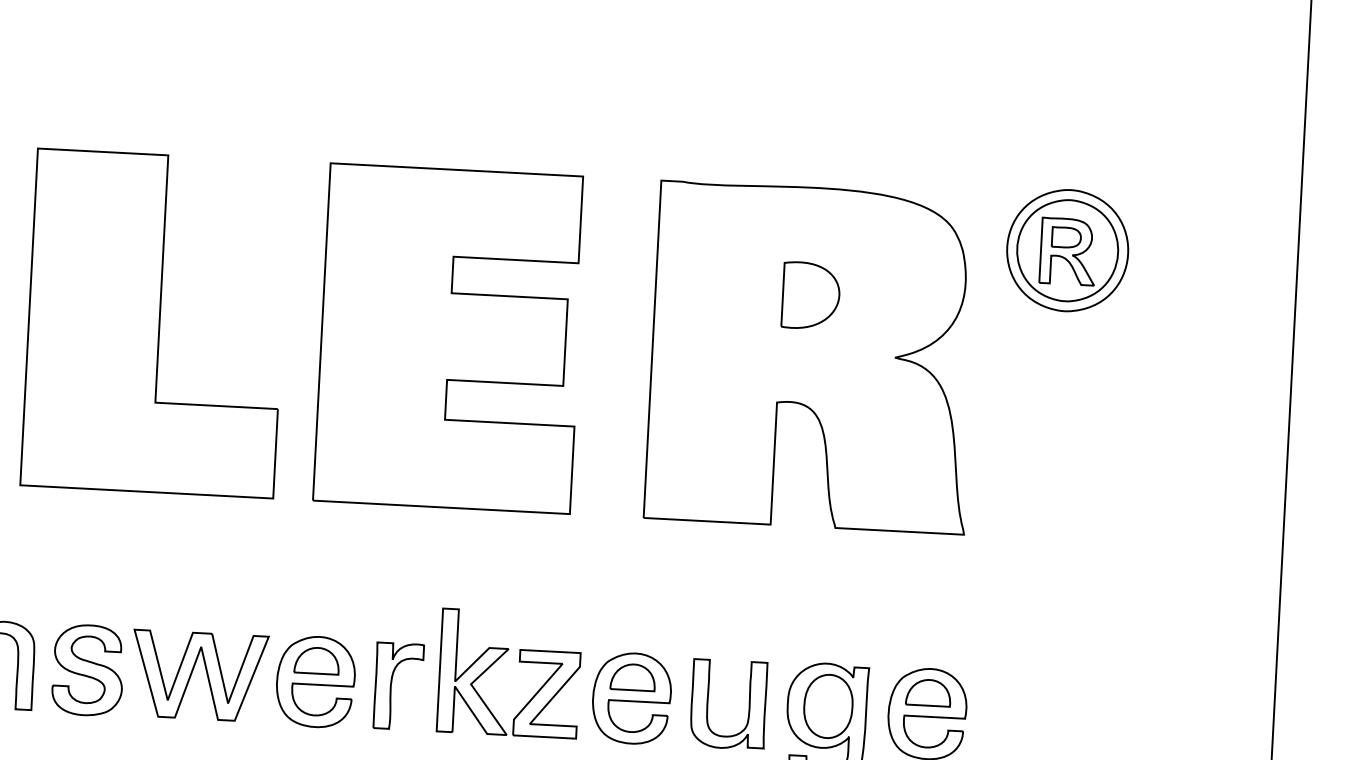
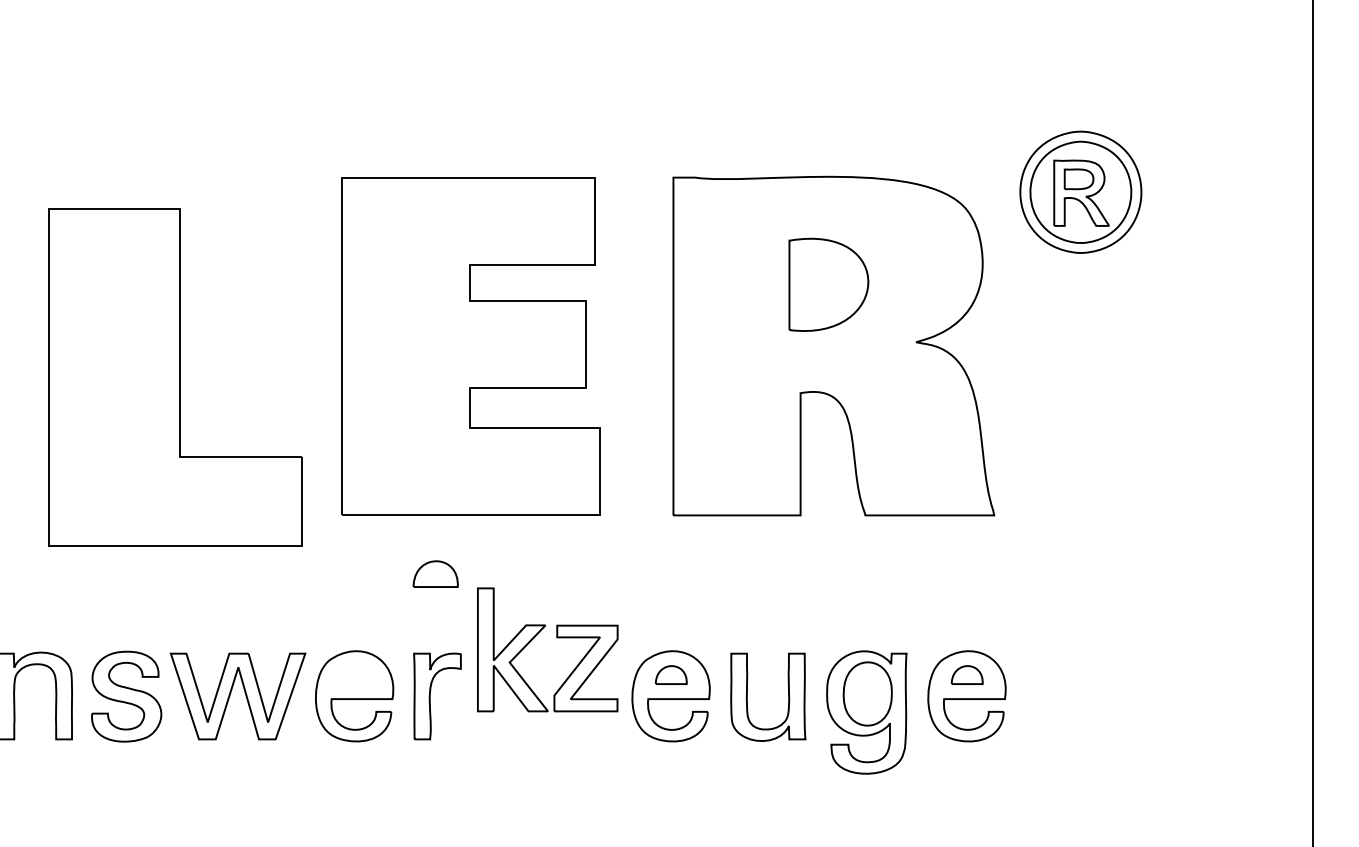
part: (1067, 249) -> (1080, 191), moved
part: (811, 295) -> (829, 284), size x1.4
part: (155, 323) -> (175, 377), moved
part: (316, 660) -> (435, 573), moved
part: (518, 662) -> (556, 638), moved
part: (633, 676) -> (671, 674), size x0.7
part: (929, 692) -> (967, 674), size x0.7

